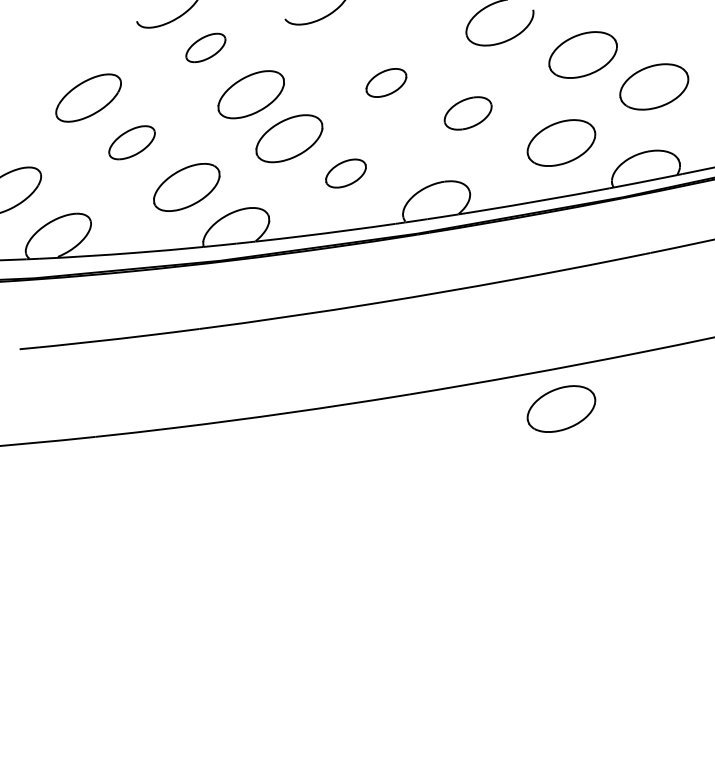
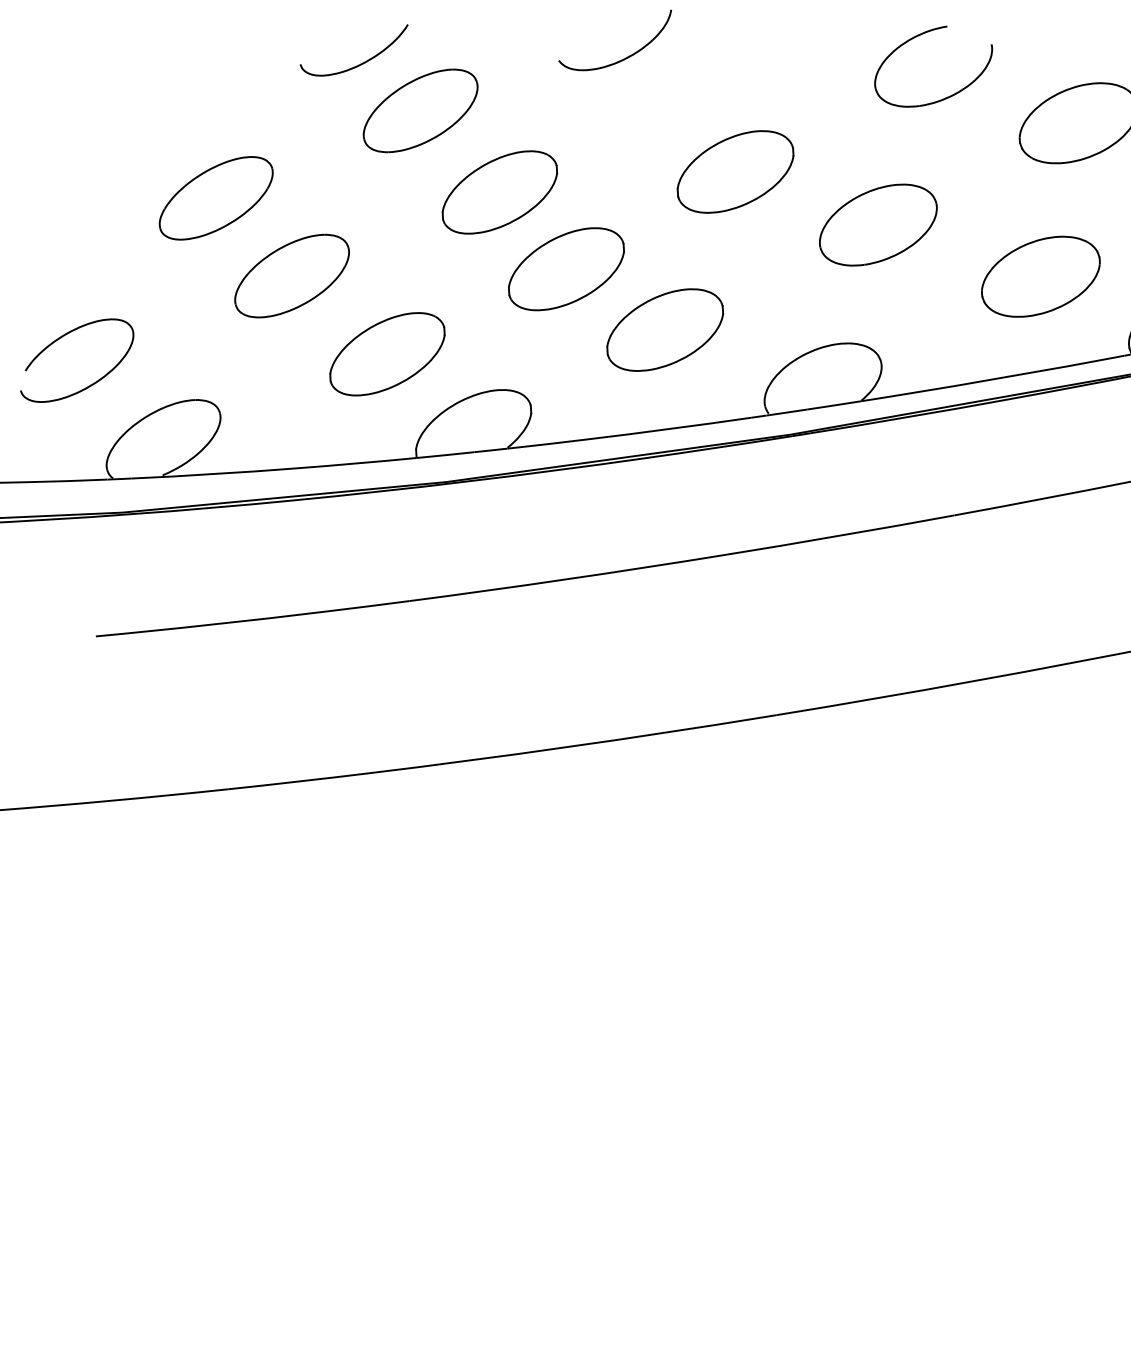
part: (205, 47) -> (420, 110), size x1.67
part: (386, 82) -> (735, 171), size x1.67
part: (467, 113) -> (877, 225), size x1.43
part: (131, 142) -> (290, 275), size x1.43
part: (345, 173) -> (664, 329), size x1.67
part: (561, 408) -> (1040, 739), removed

